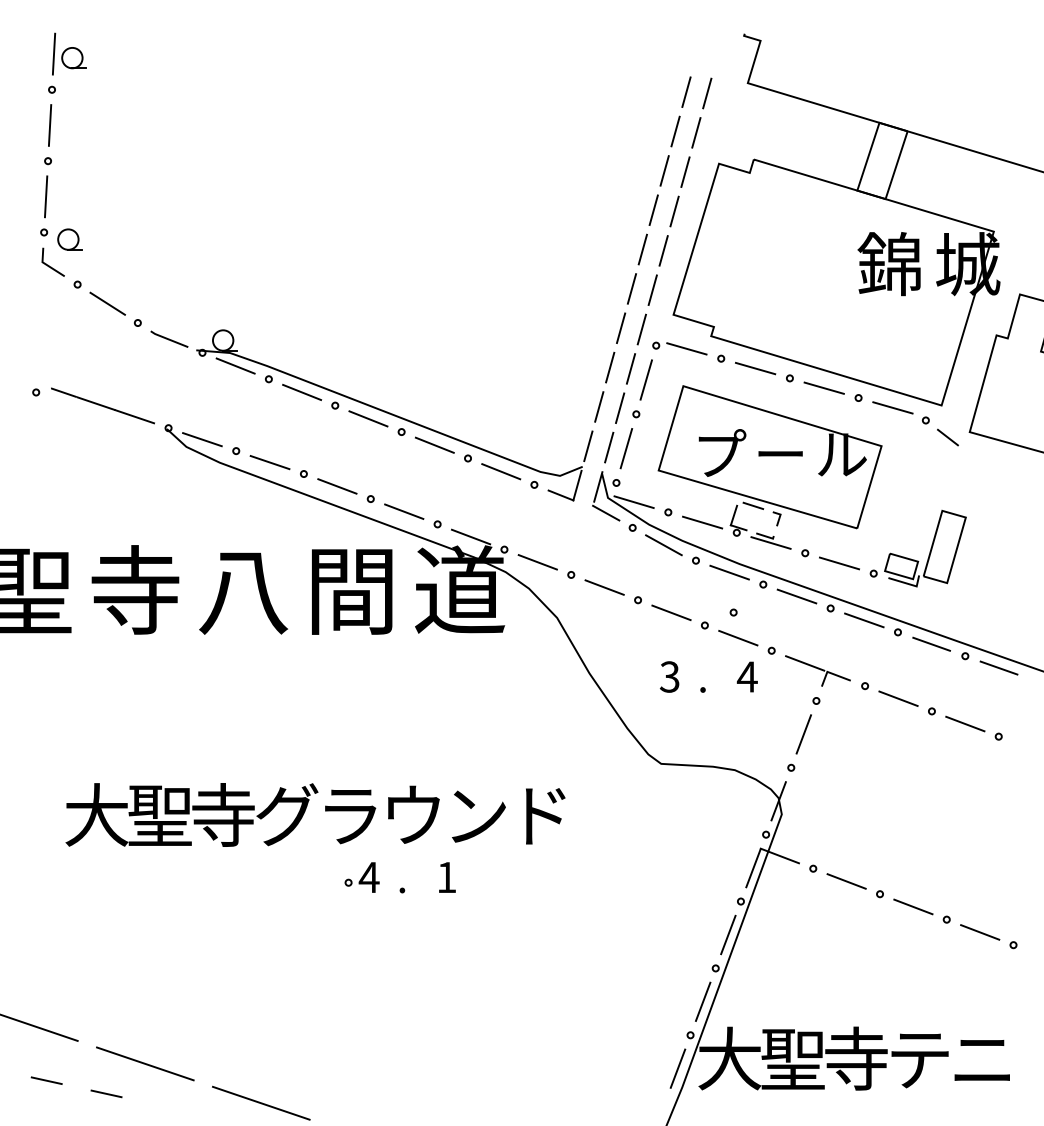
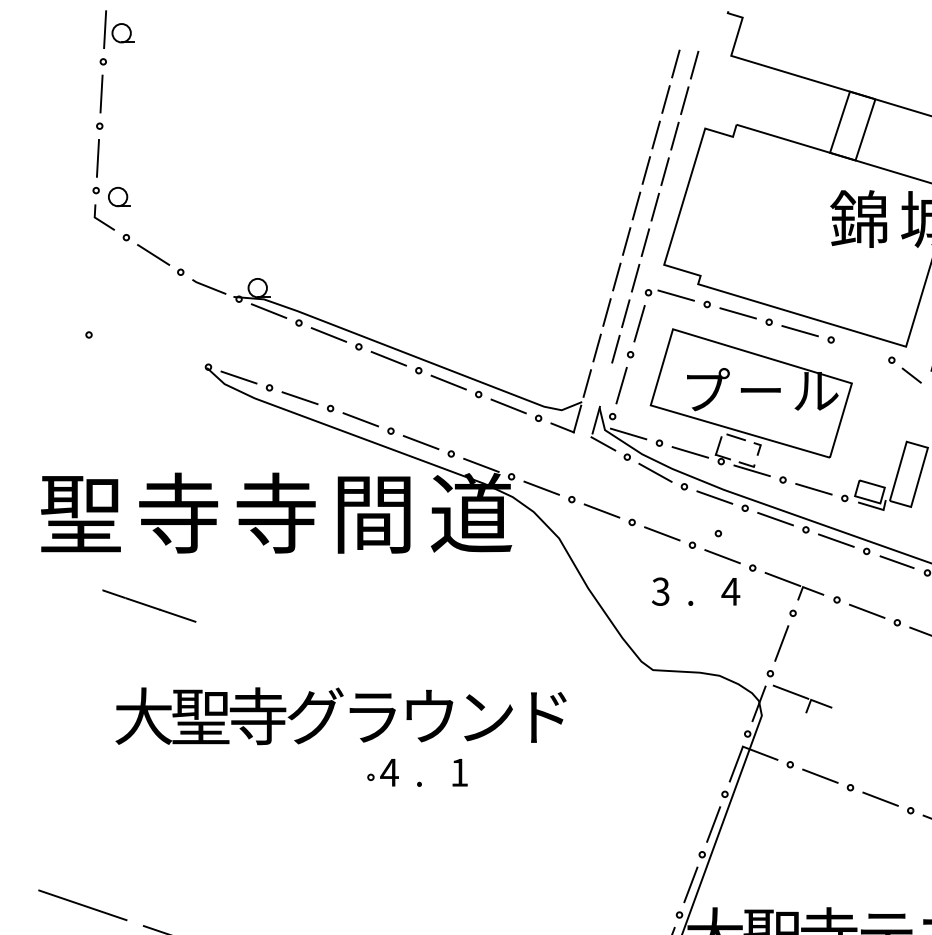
line: (102, 405) -> (148, 605), moved
line: (892, 407) -> (861, 348), removed
line: (609, 447) -> (606, 384), removed
text: (243, 589) -> (276, 512), 八 -> 寺
part: (826, 795) -> (802, 698), added

